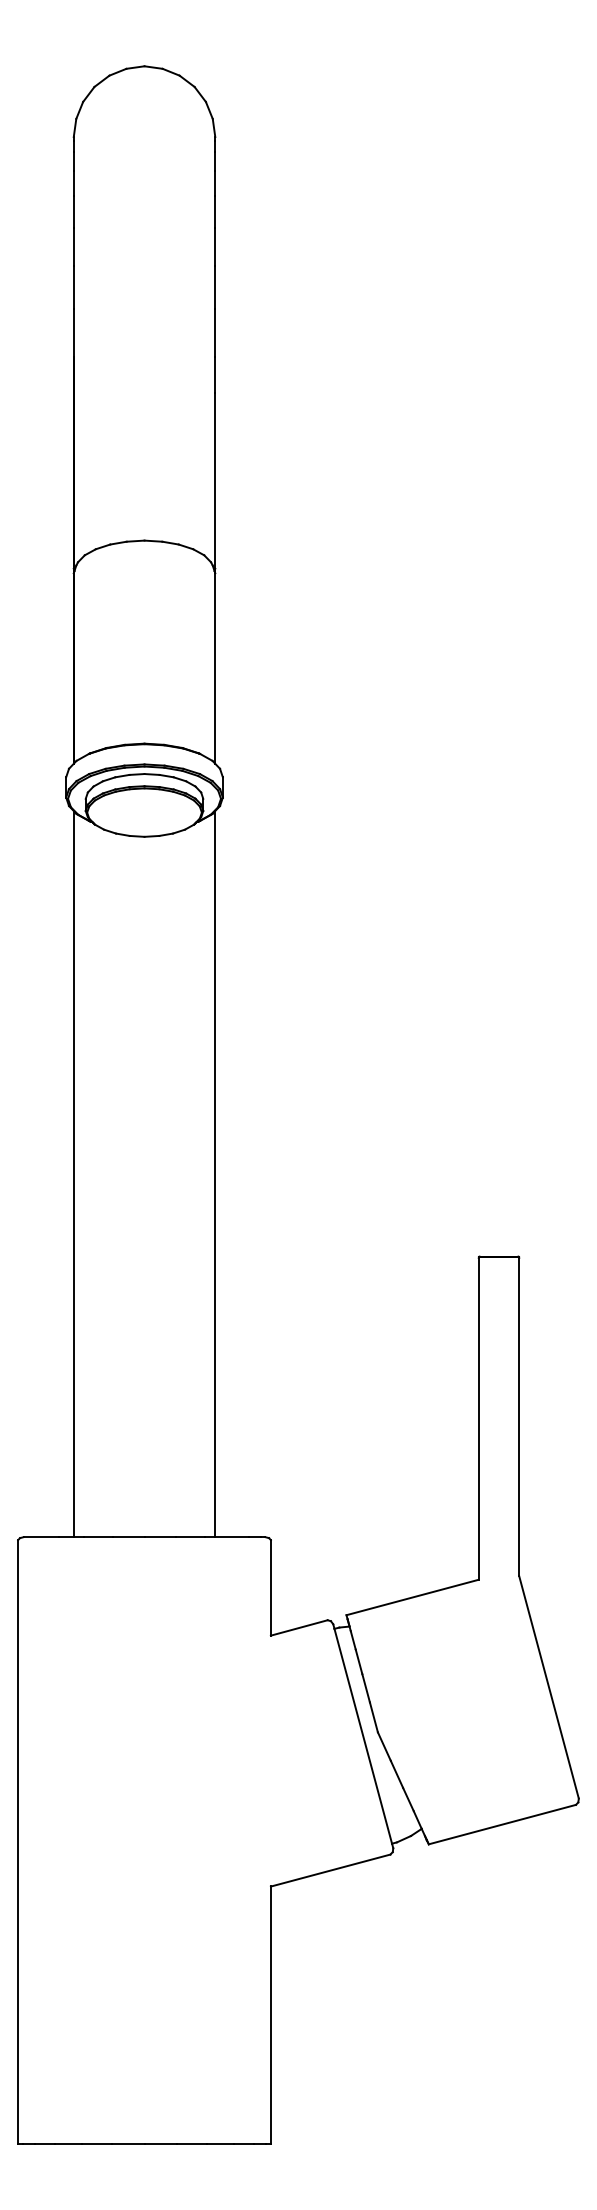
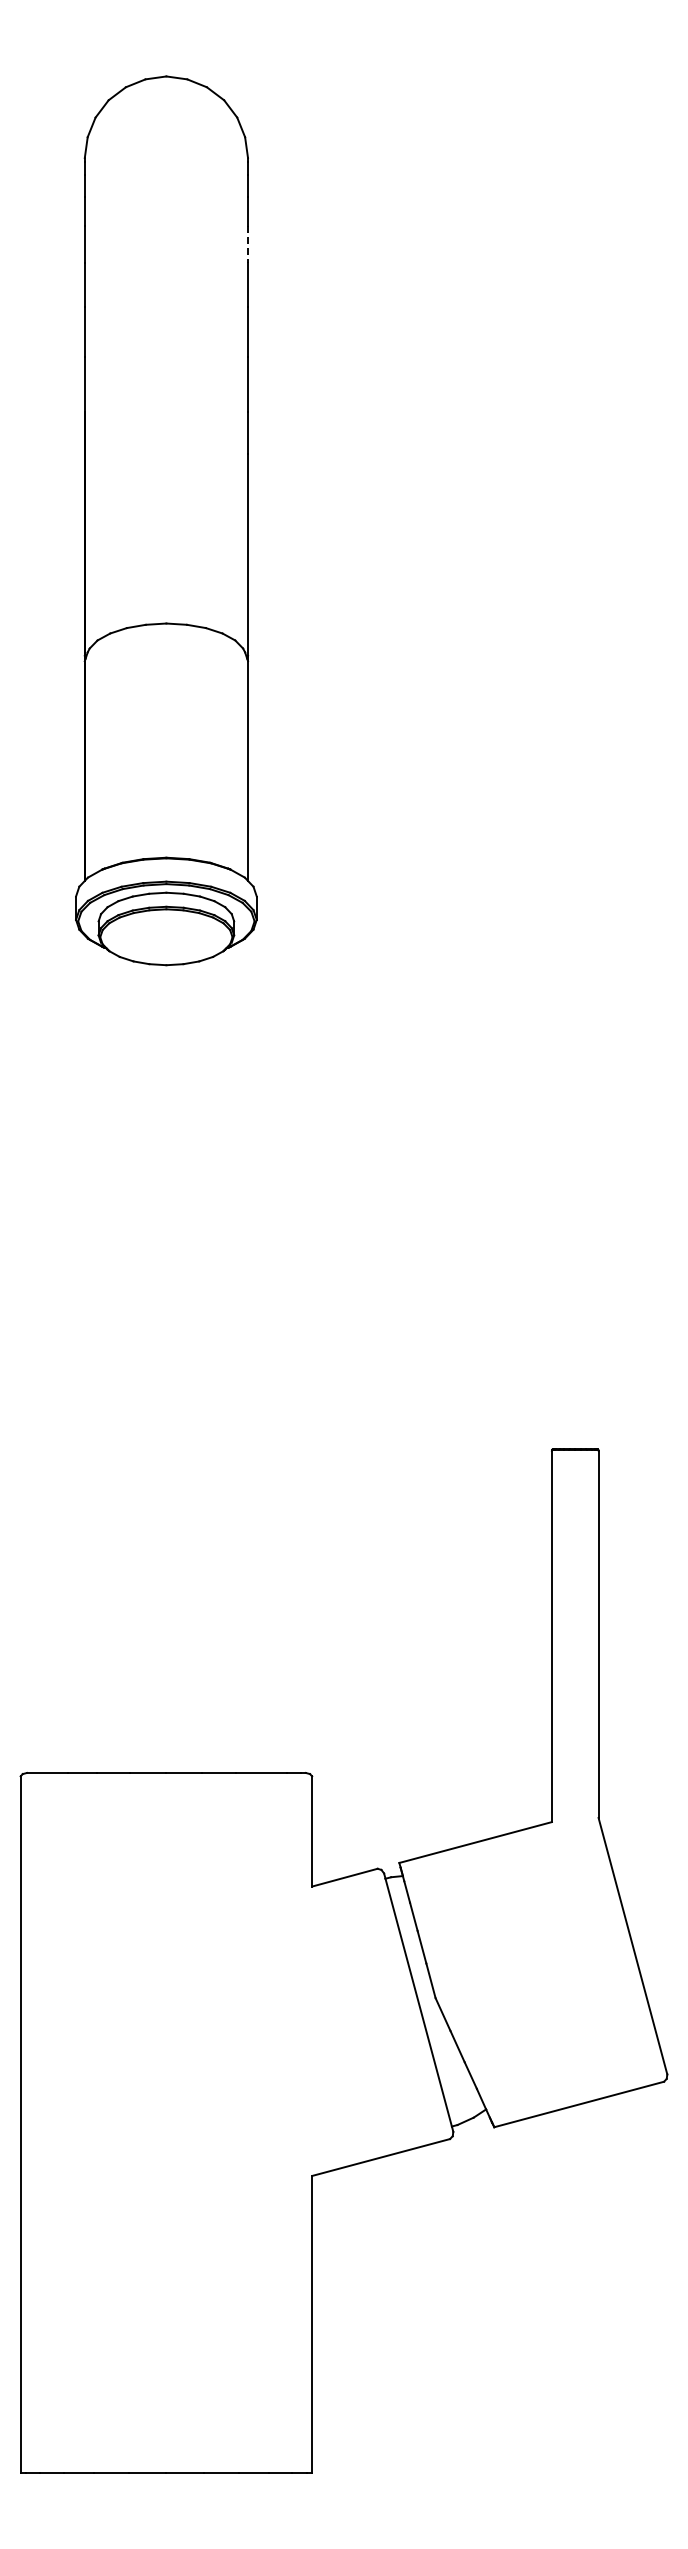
line: (215, 211) -> (248, 244), solid -> dashed
line: (73, 1173) -> (84, 1353), removed
line: (215, 1173) -> (248, 1353), removed

